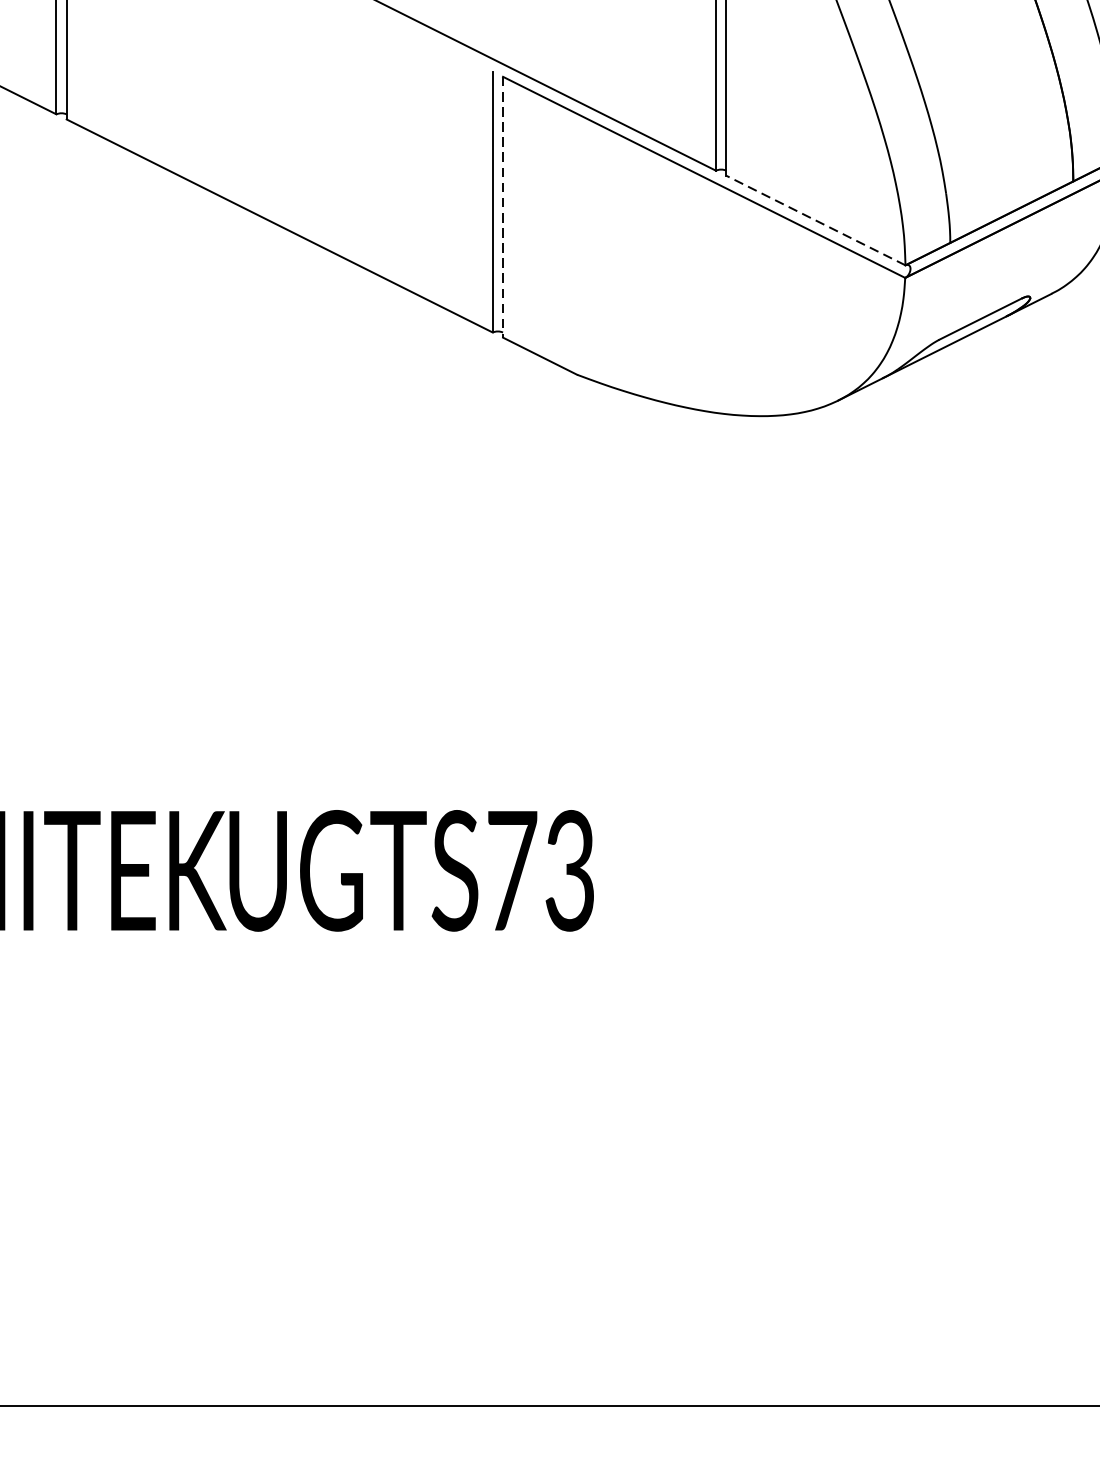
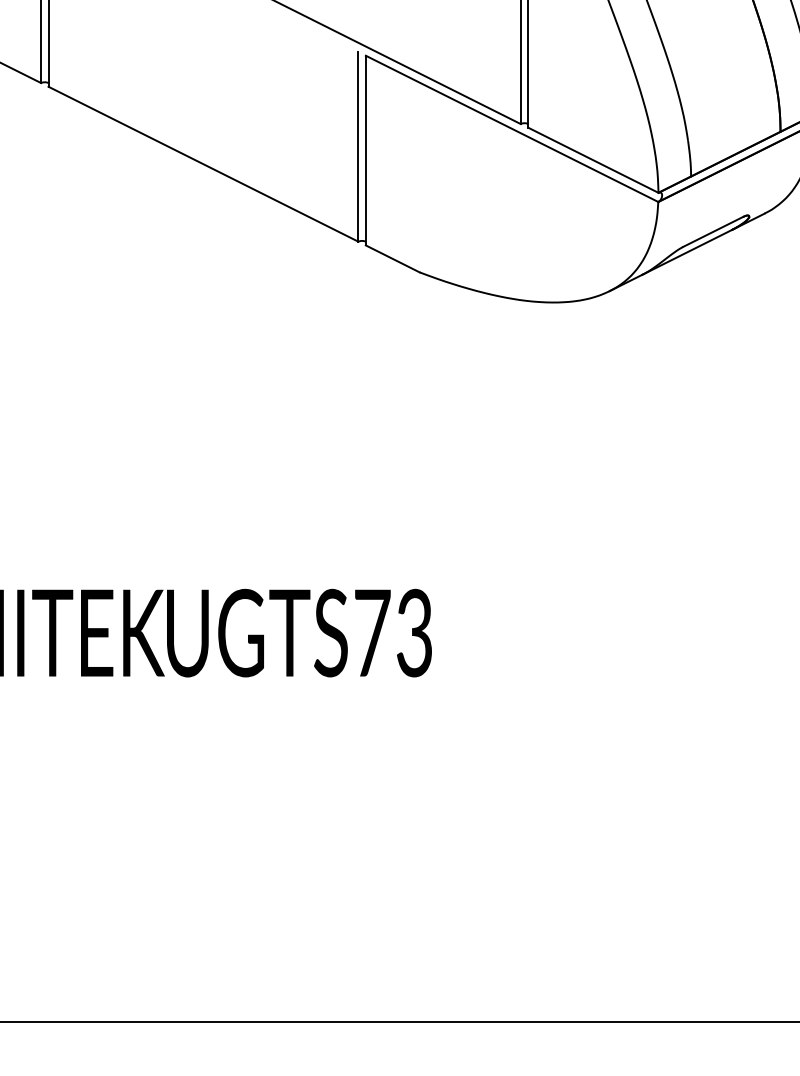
line: (502, 207) -> (365, 150), dashed -> solid
line: (816, 220) -> (593, 160), dashed -> solid

